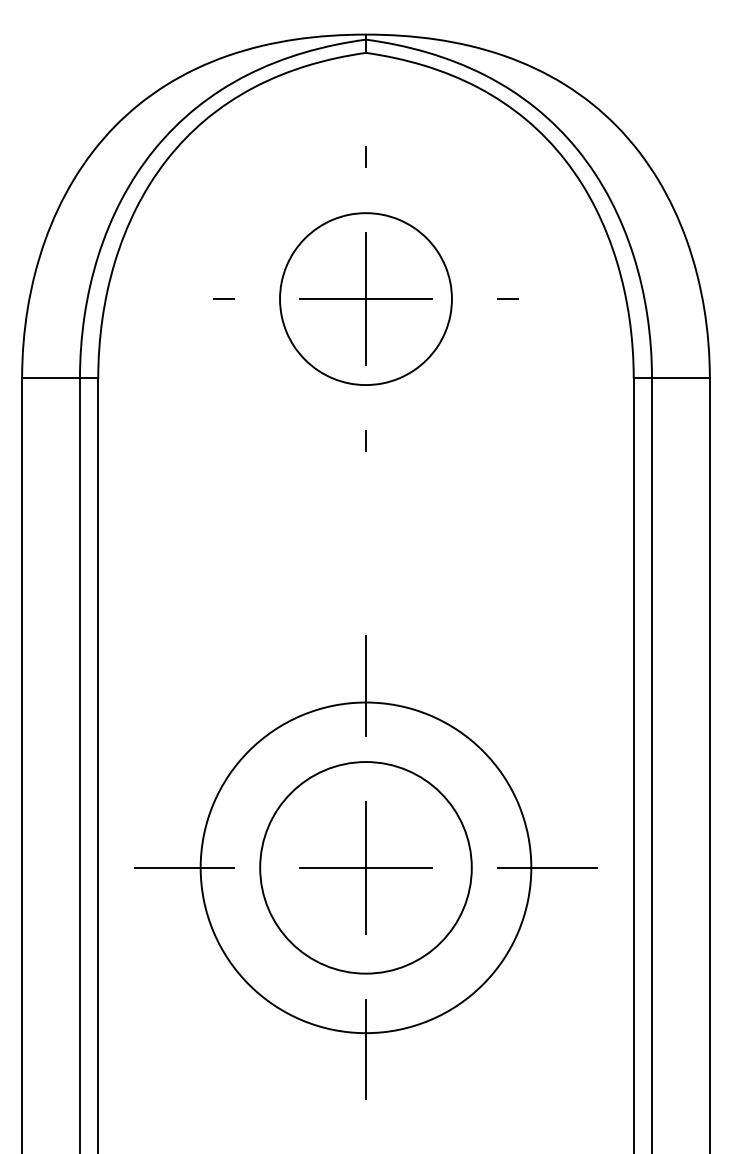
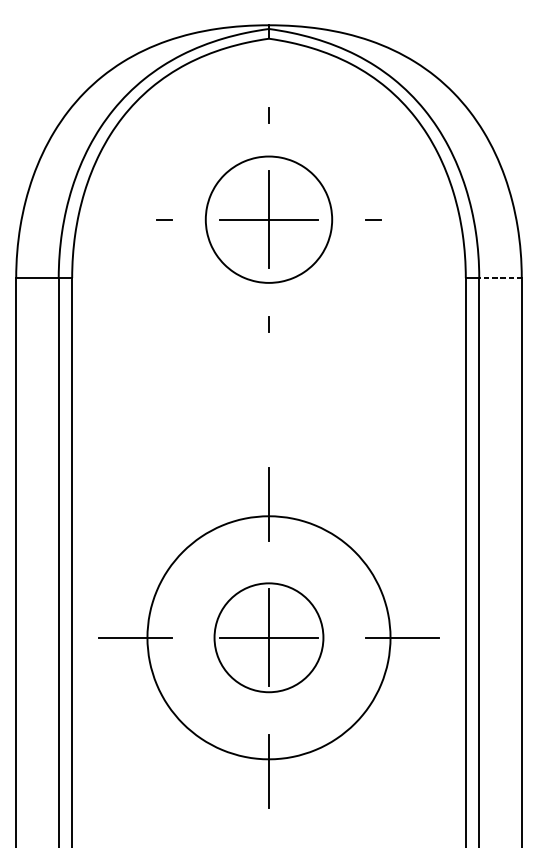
line: (680, 378) -> (500, 278), solid -> dashed
circle: (365, 867) -> (268, 637), size x0.7

